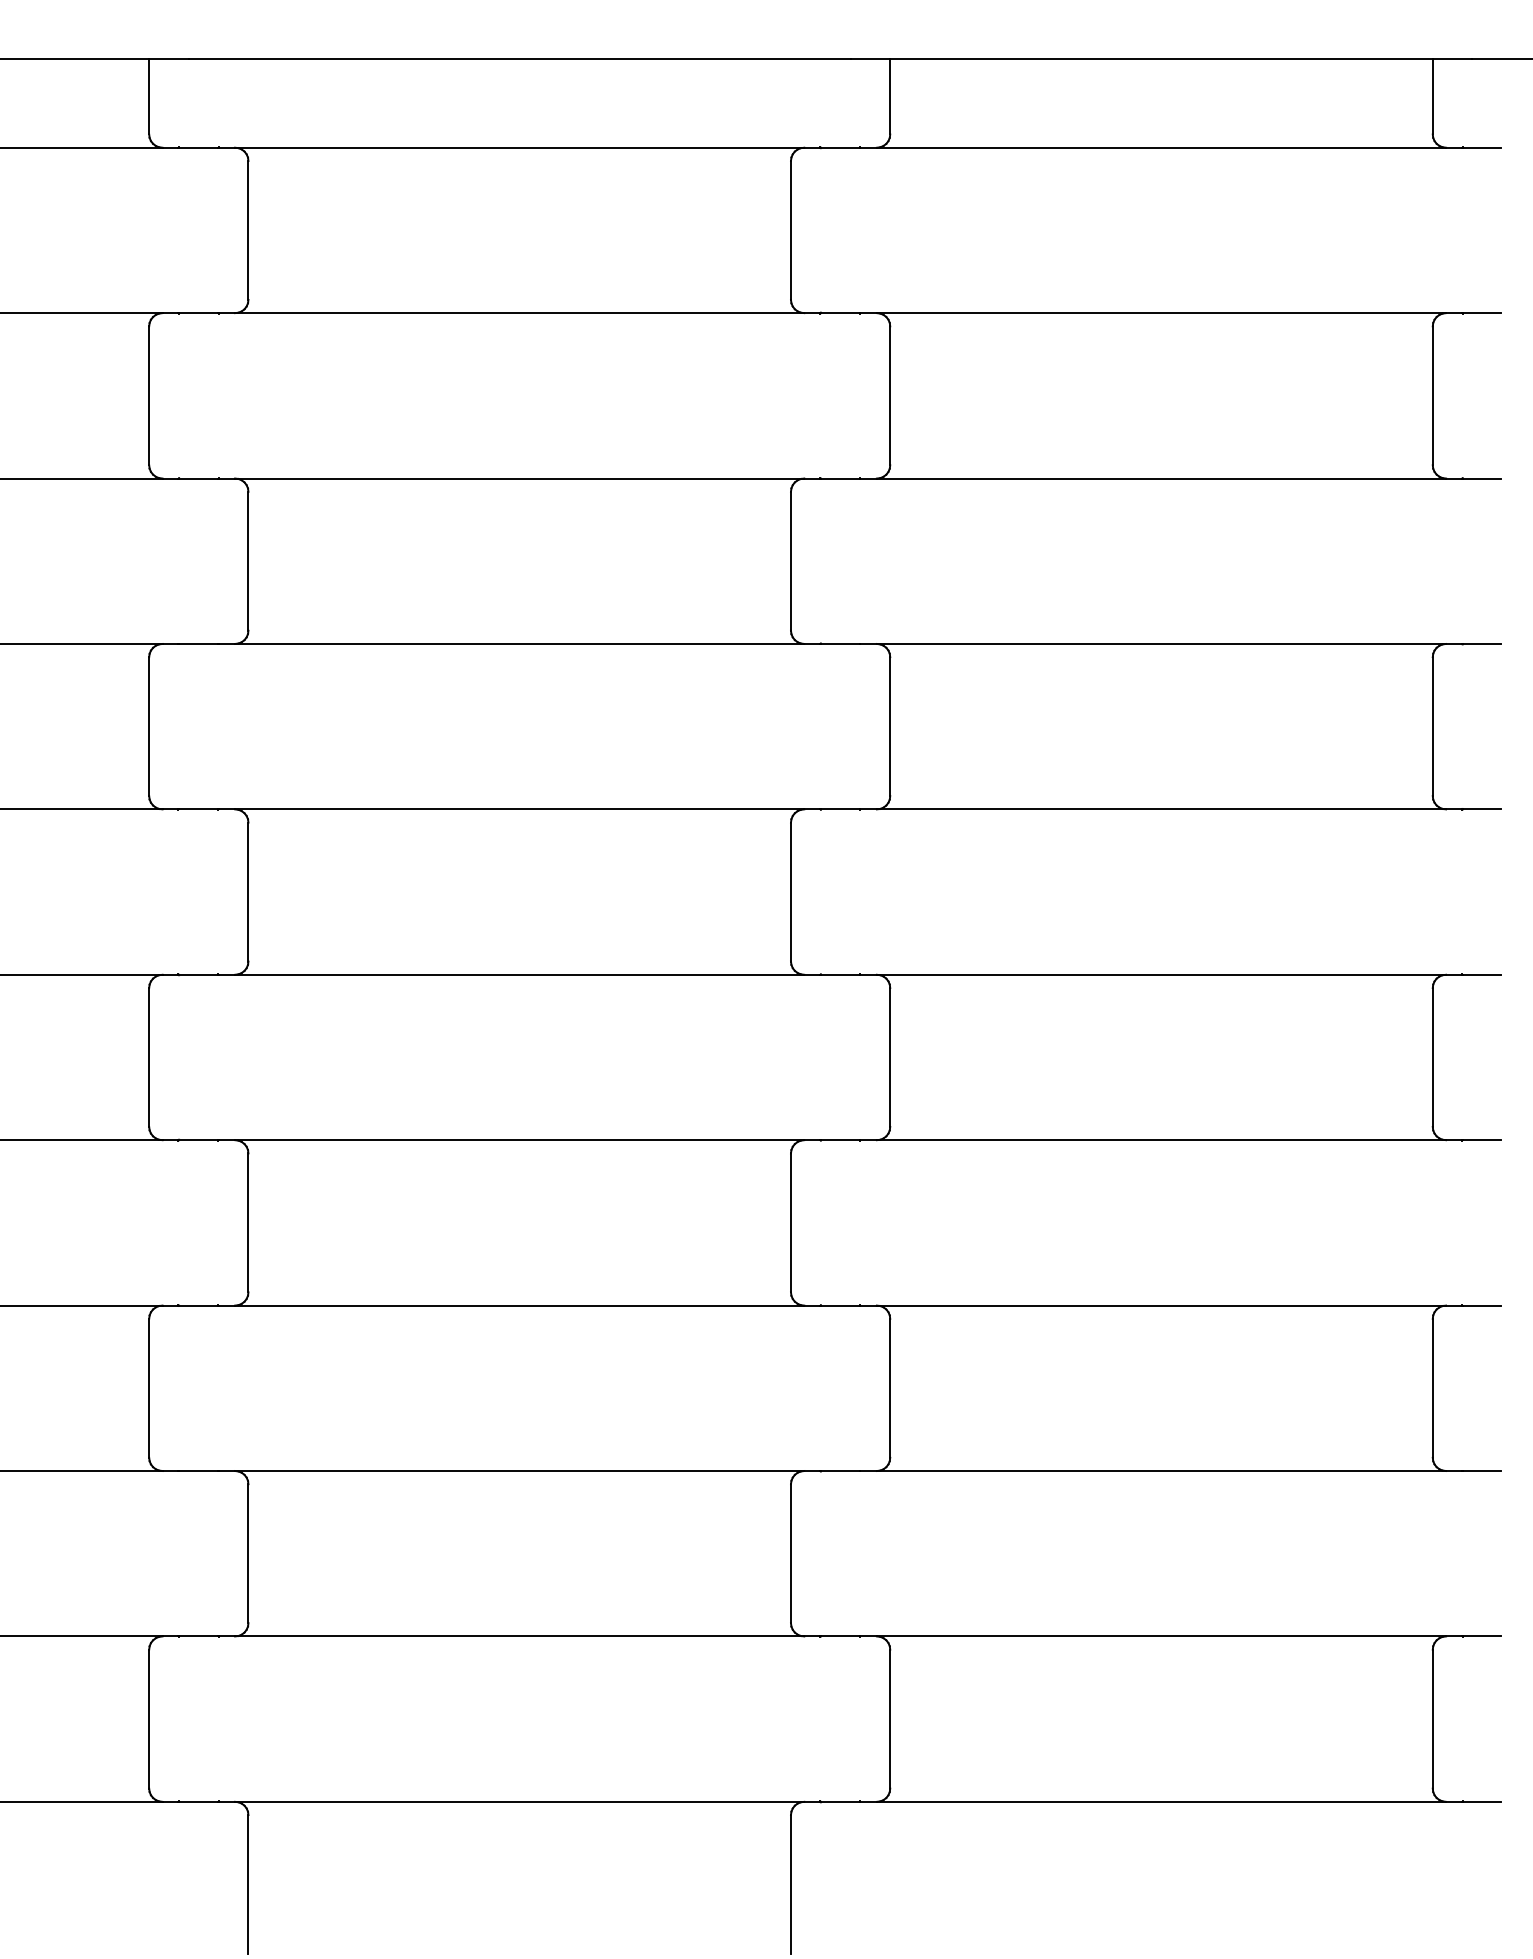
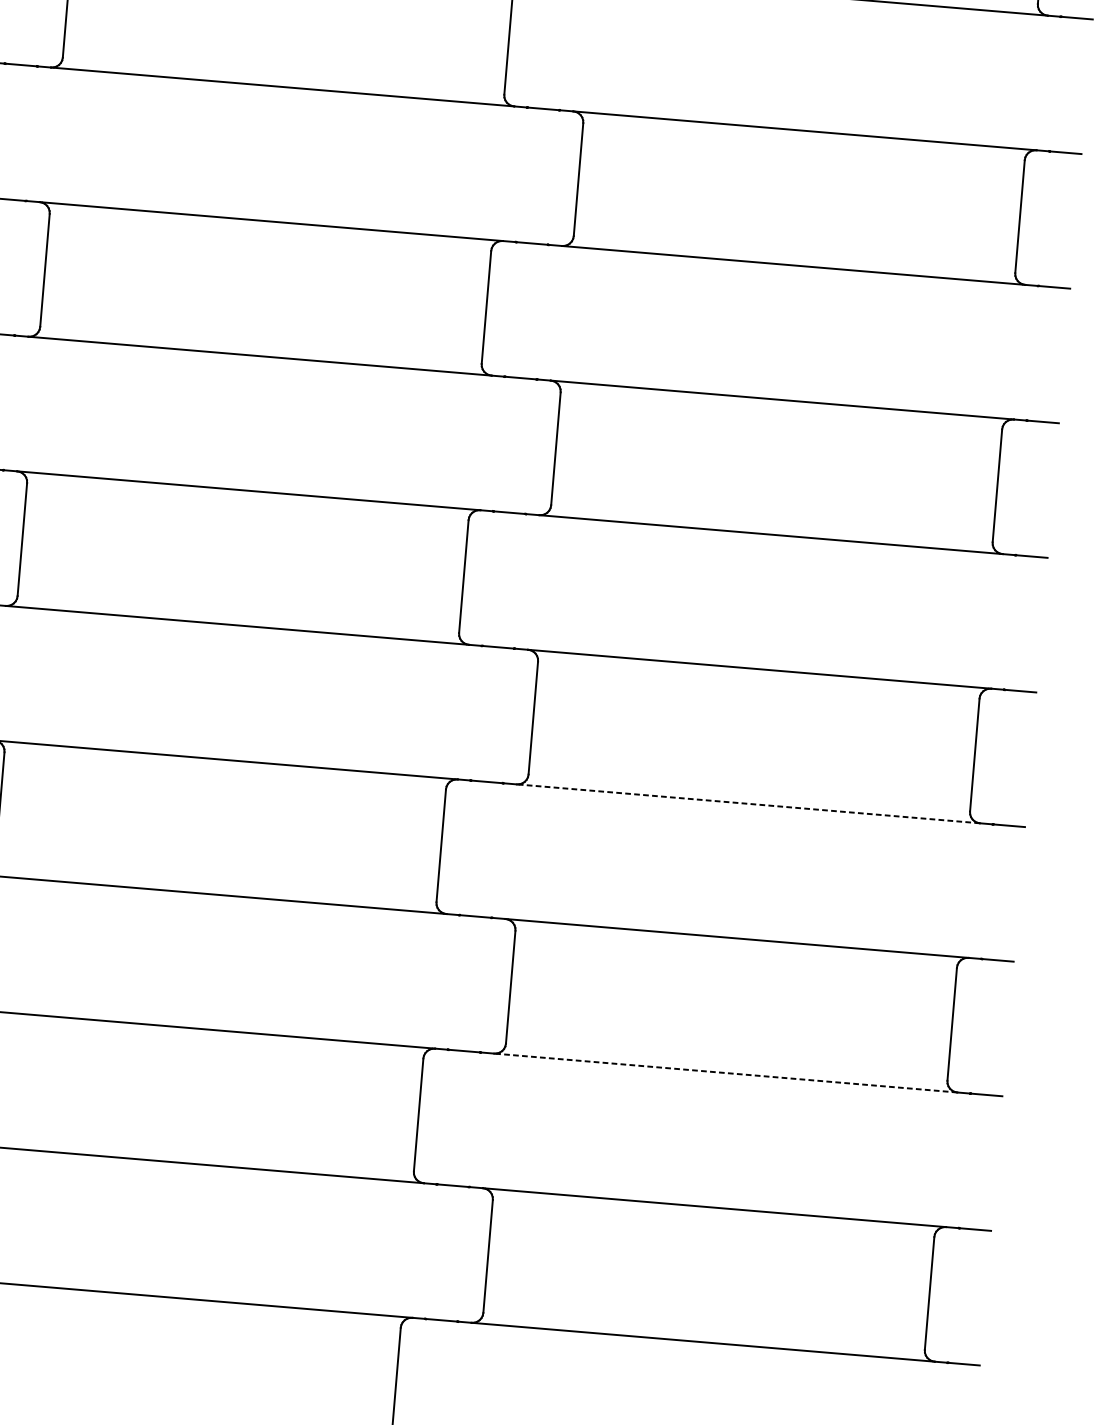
line: (1161, 1140) -> (748, 804), solid -> dashed
line: (1161, 1471) -> (725, 1073), solid -> dashed

